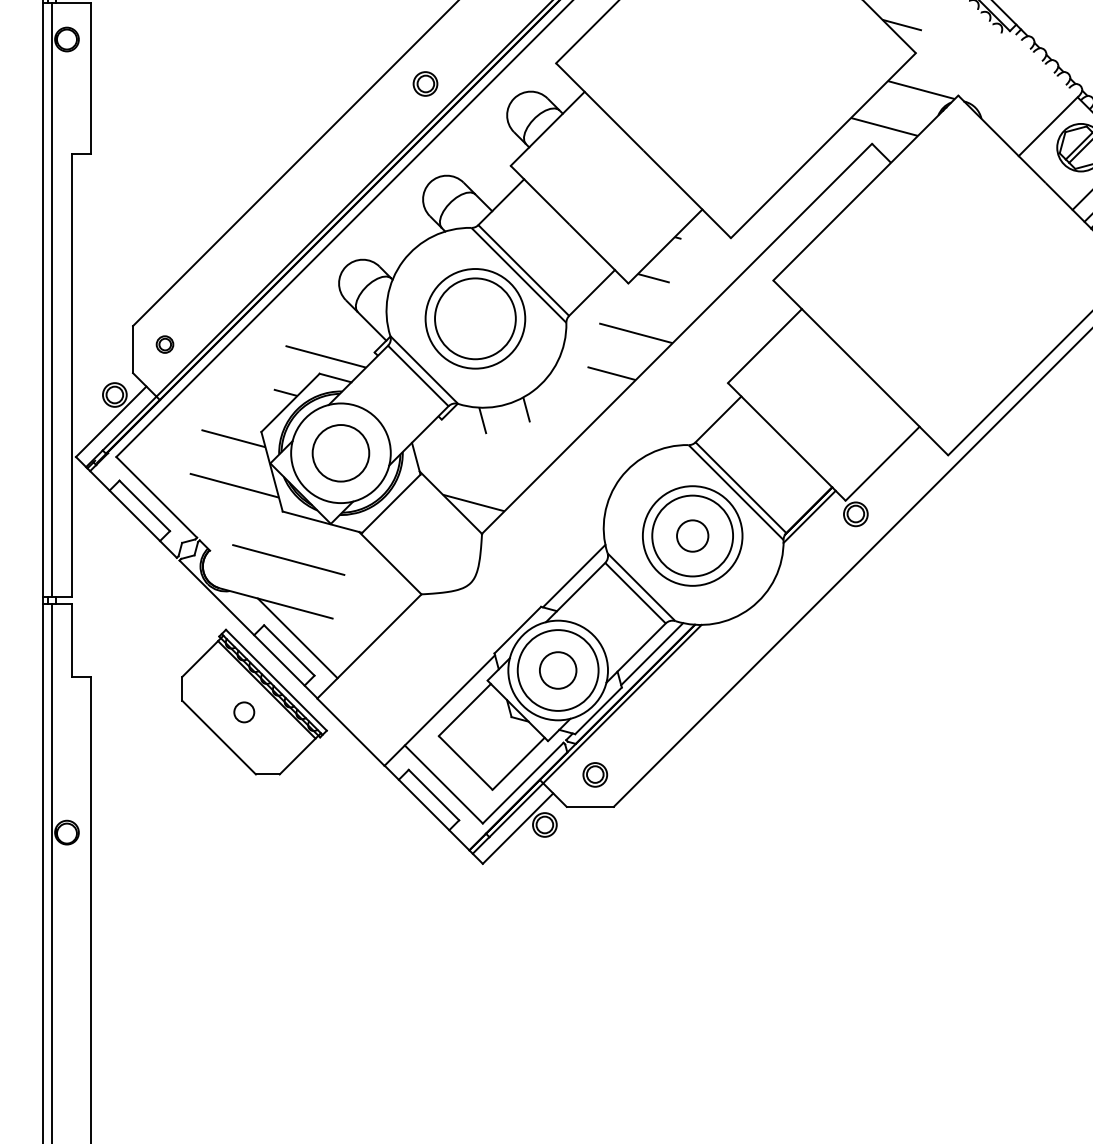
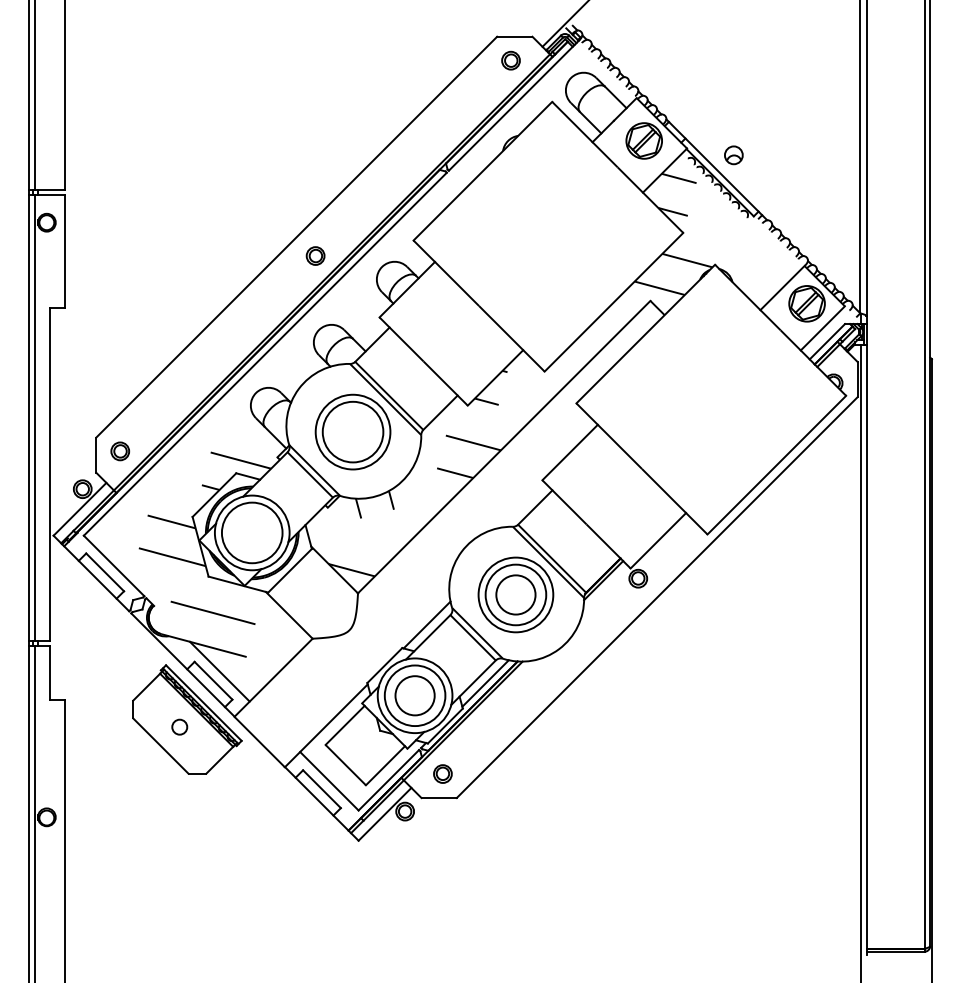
part: (165, 344) -> (120, 451), size x1.43
circle: (339, 452) -> (251, 532), size x1.43
circle: (692, 535) -> (515, 594), size x1.67
circle: (557, 670) -> (414, 695), size x1.43

